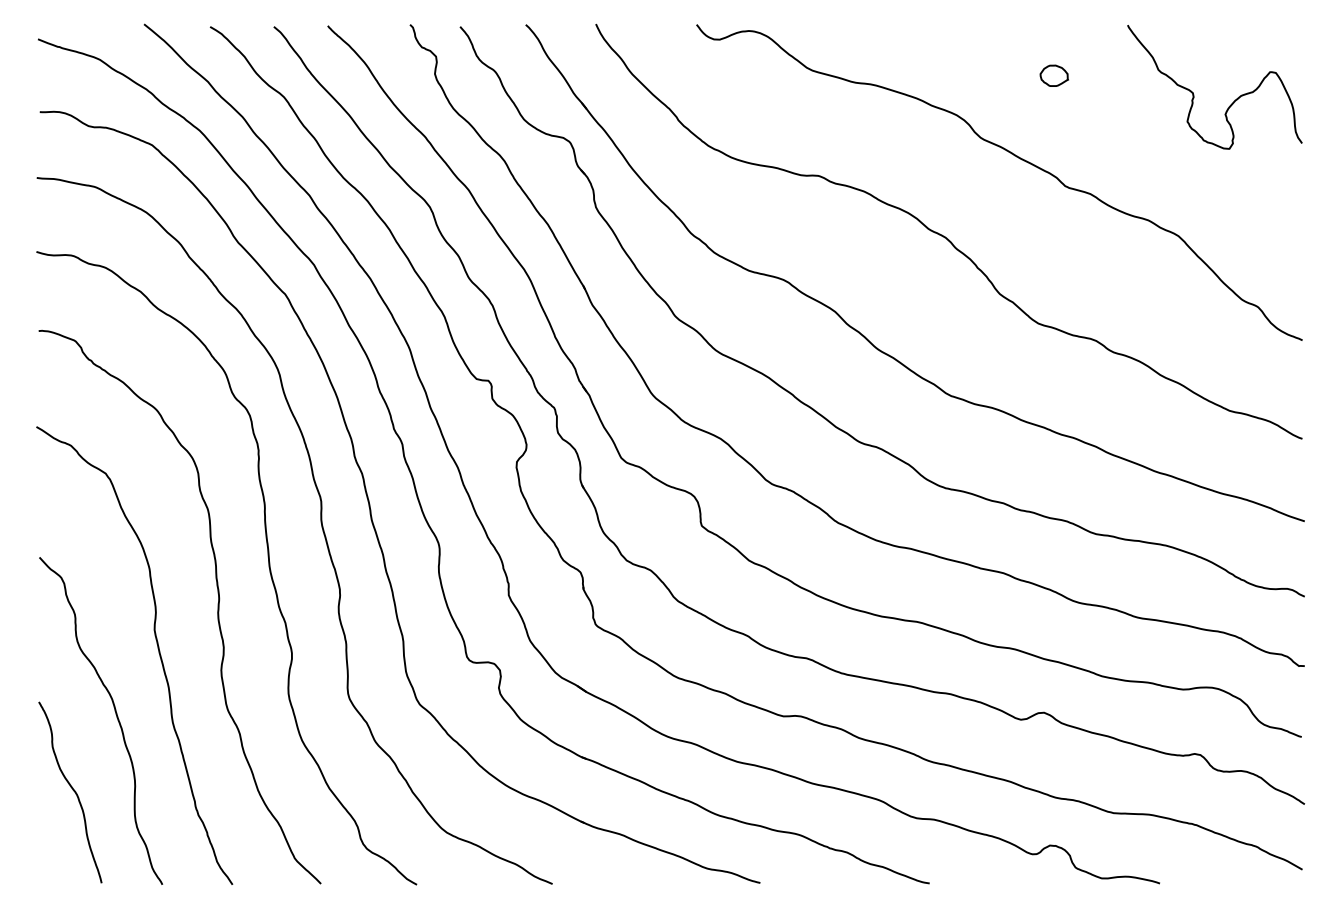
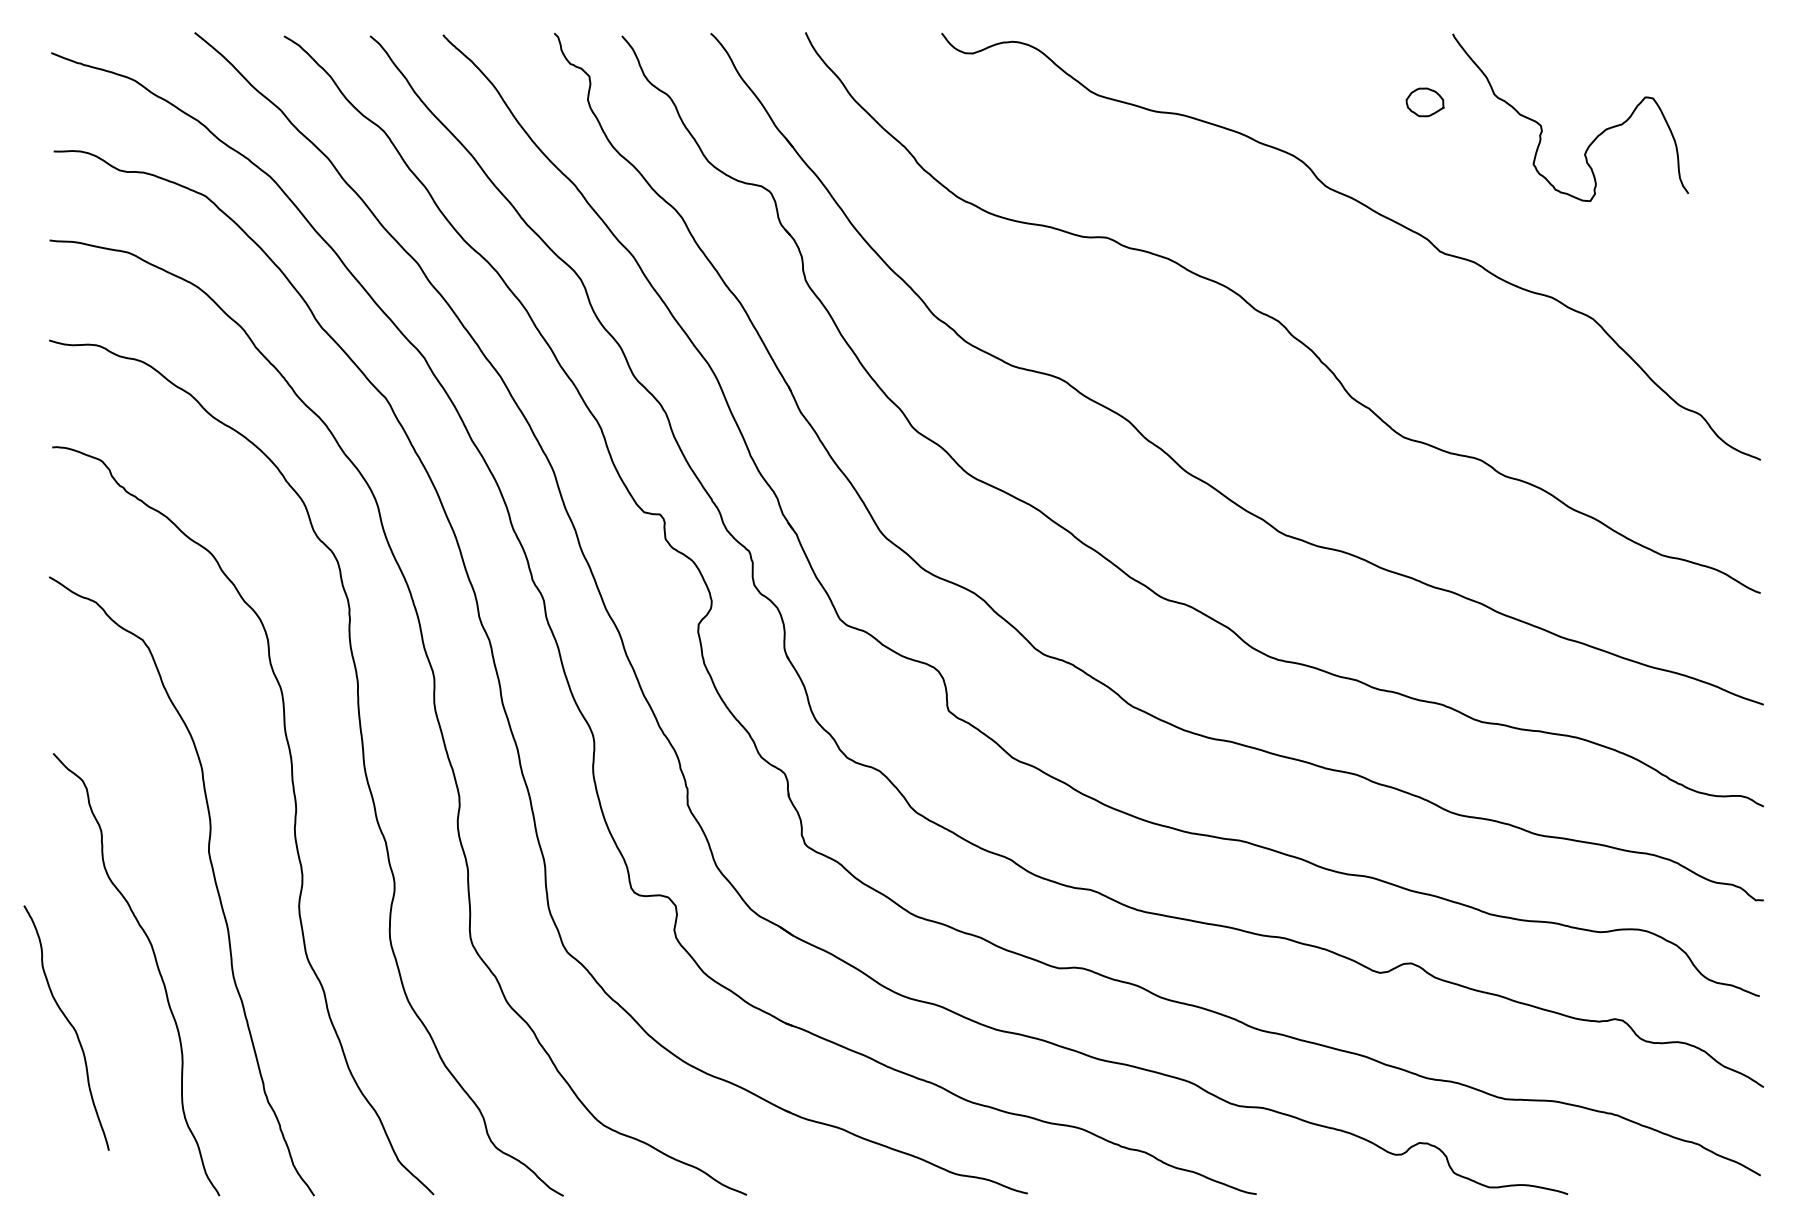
curve: (1194, 94) -> (1543, 127), moved
curve: (72, 790) -> (69, 1025), moved

